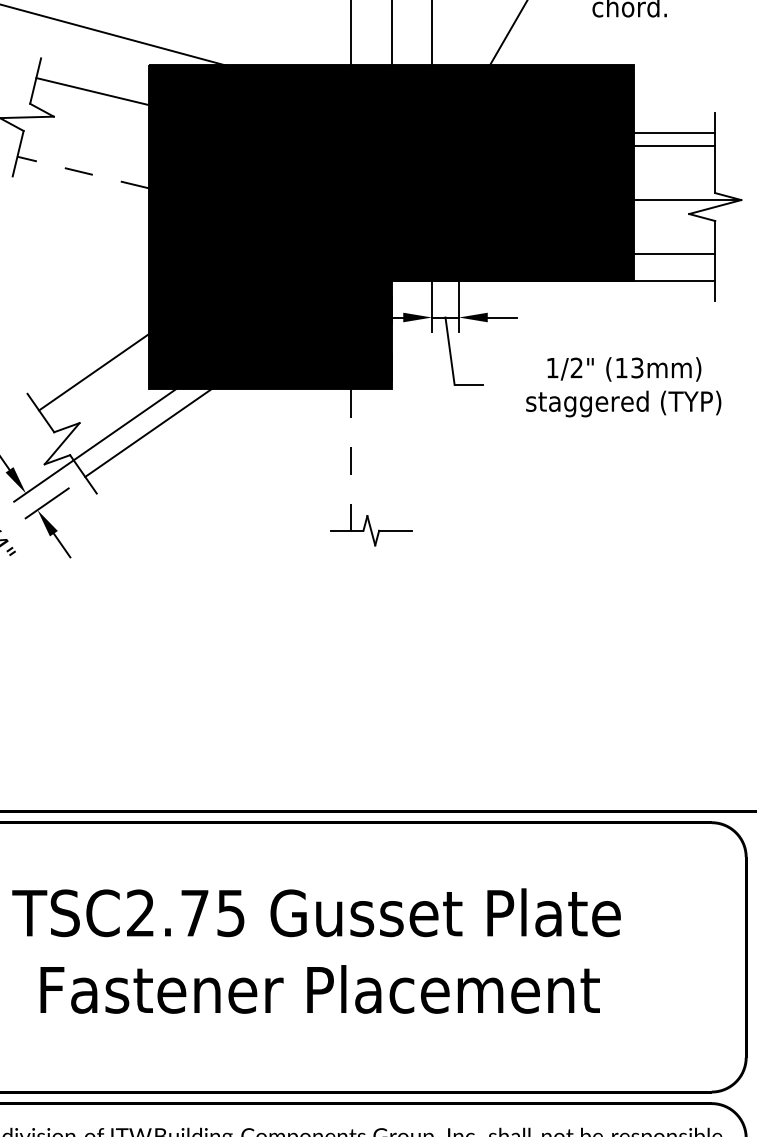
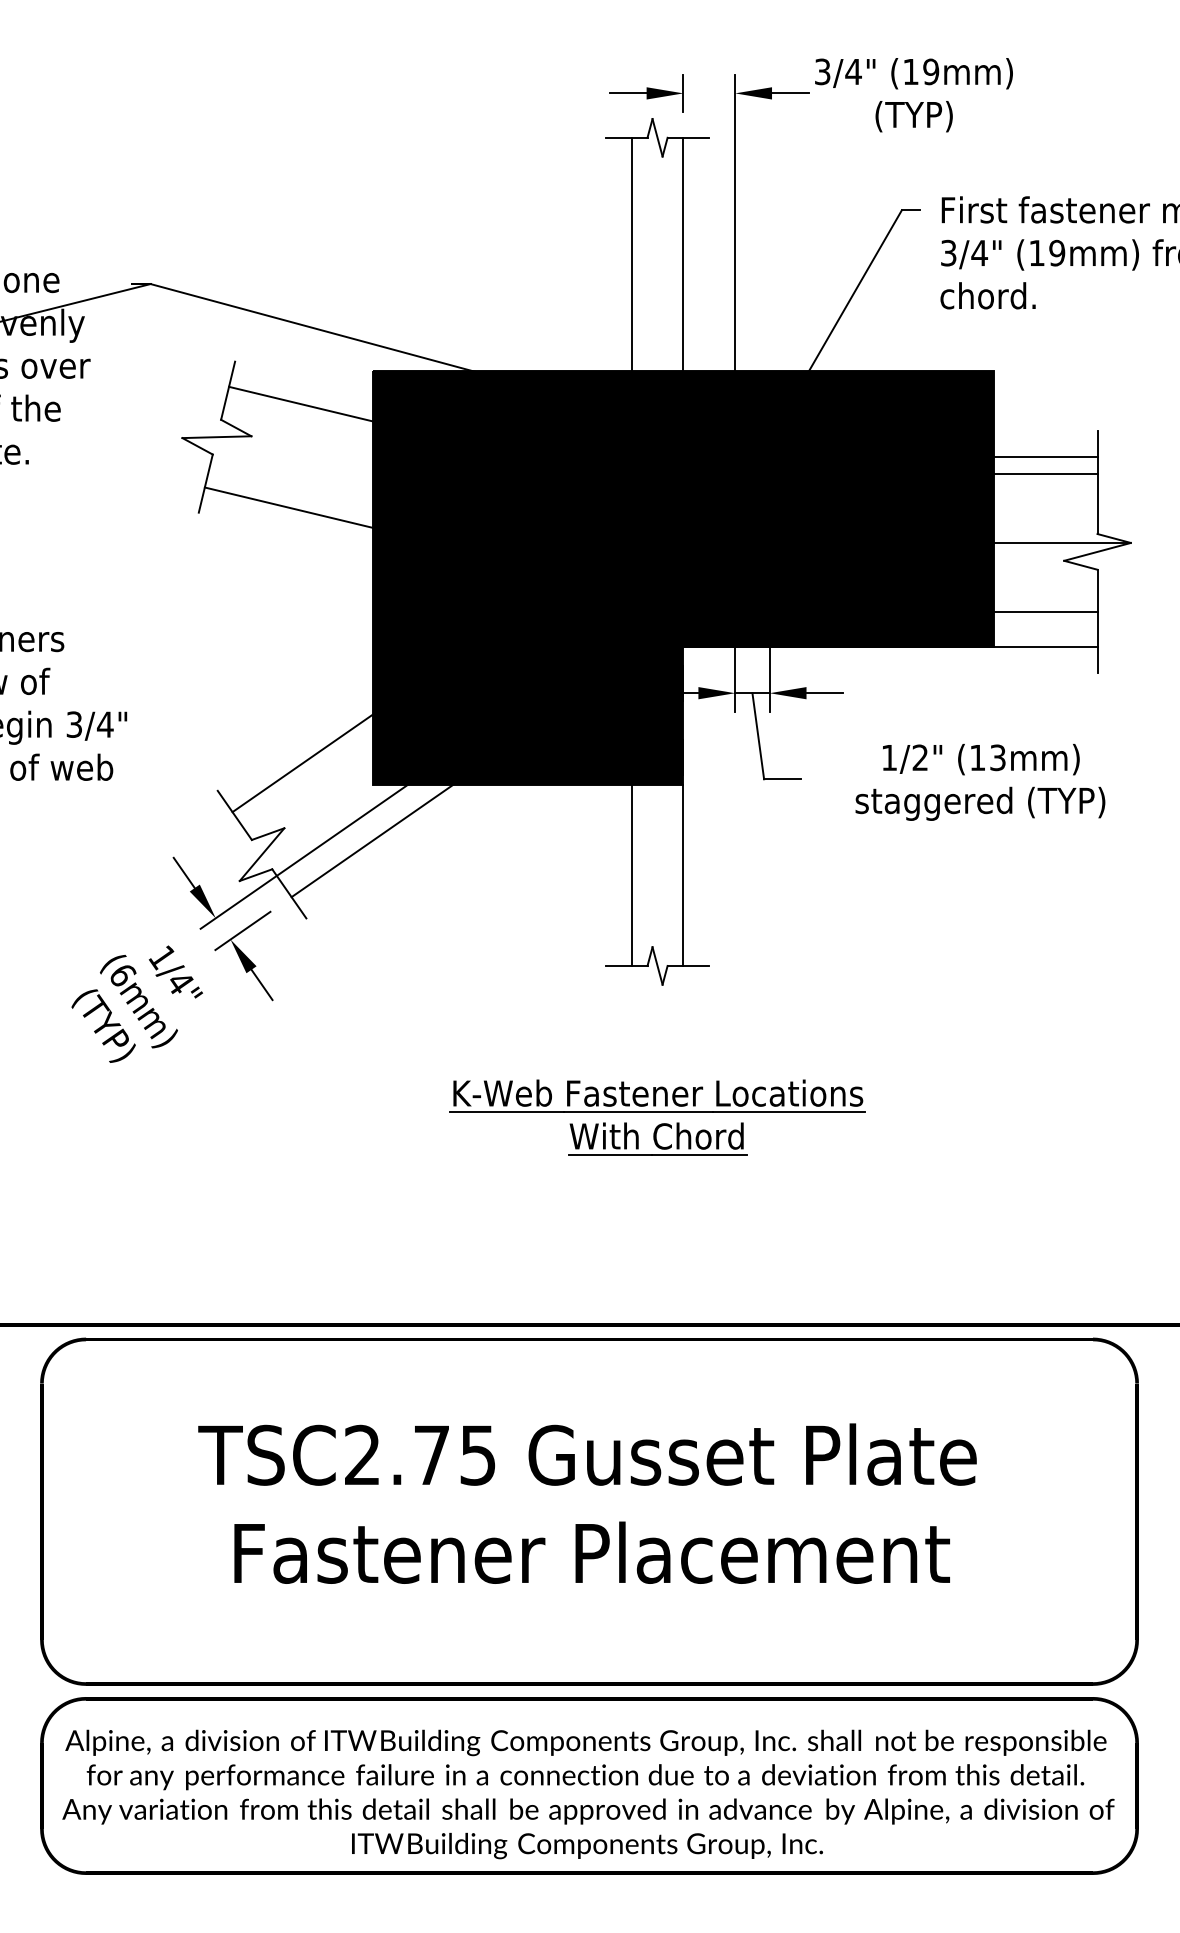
line: (82, 172) -> (288, 507), dashed -> solid
line: (391, 459) -> (683, 874), added
line: (350, 460) -> (631, 875), dashed -> solid
part: (371, 649) -> (657, 1117), added

